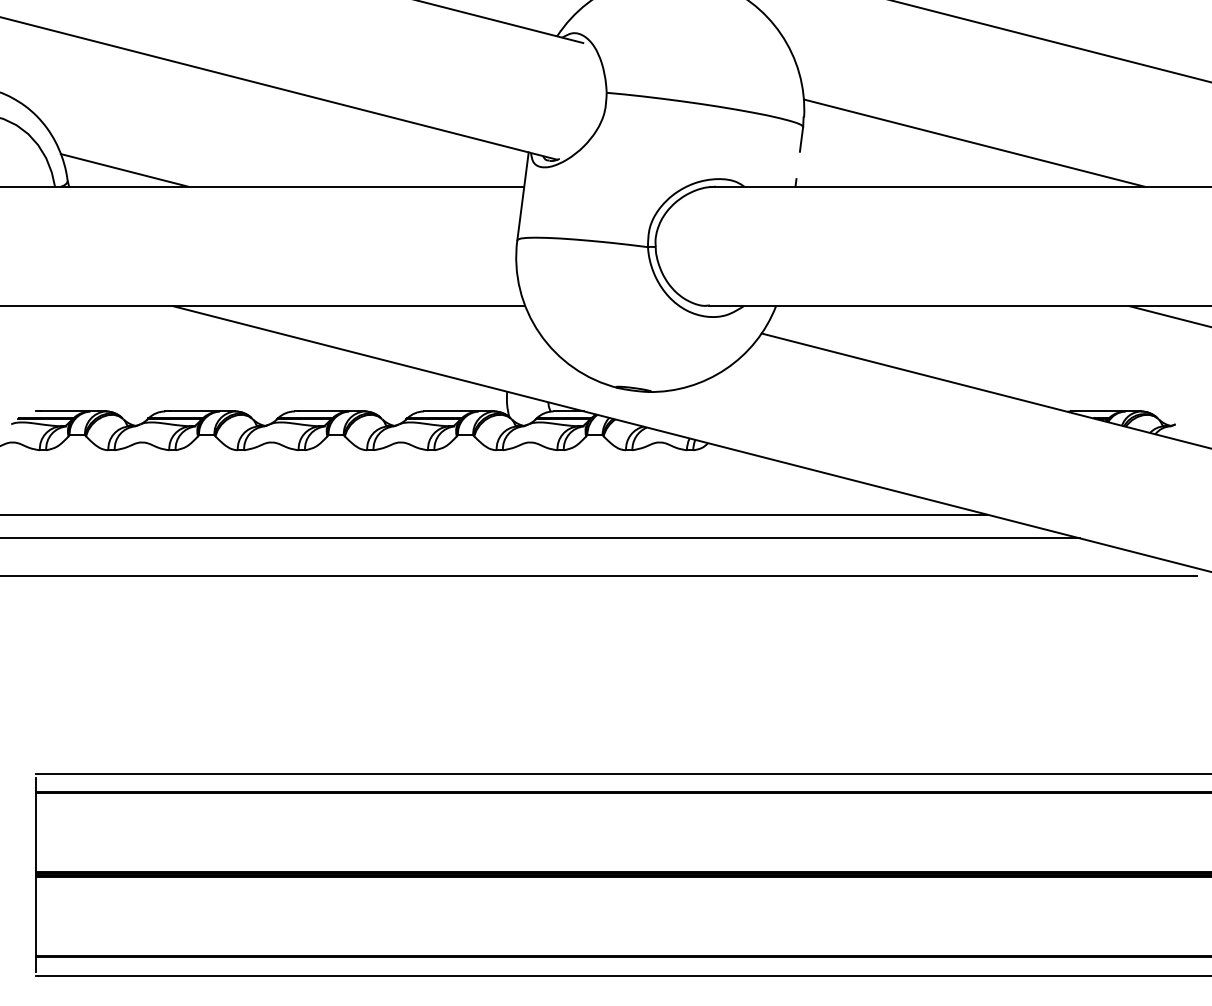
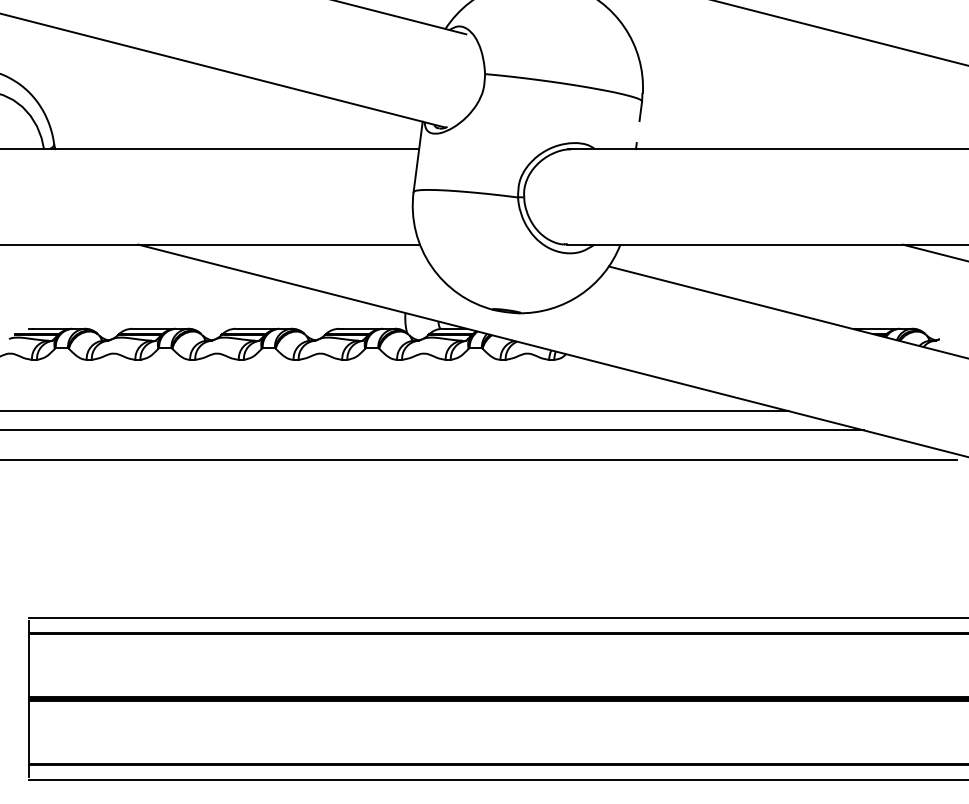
line: (973, 143) -> (778, 114), removed
line: (124, 170) -> (99, 136), removed

